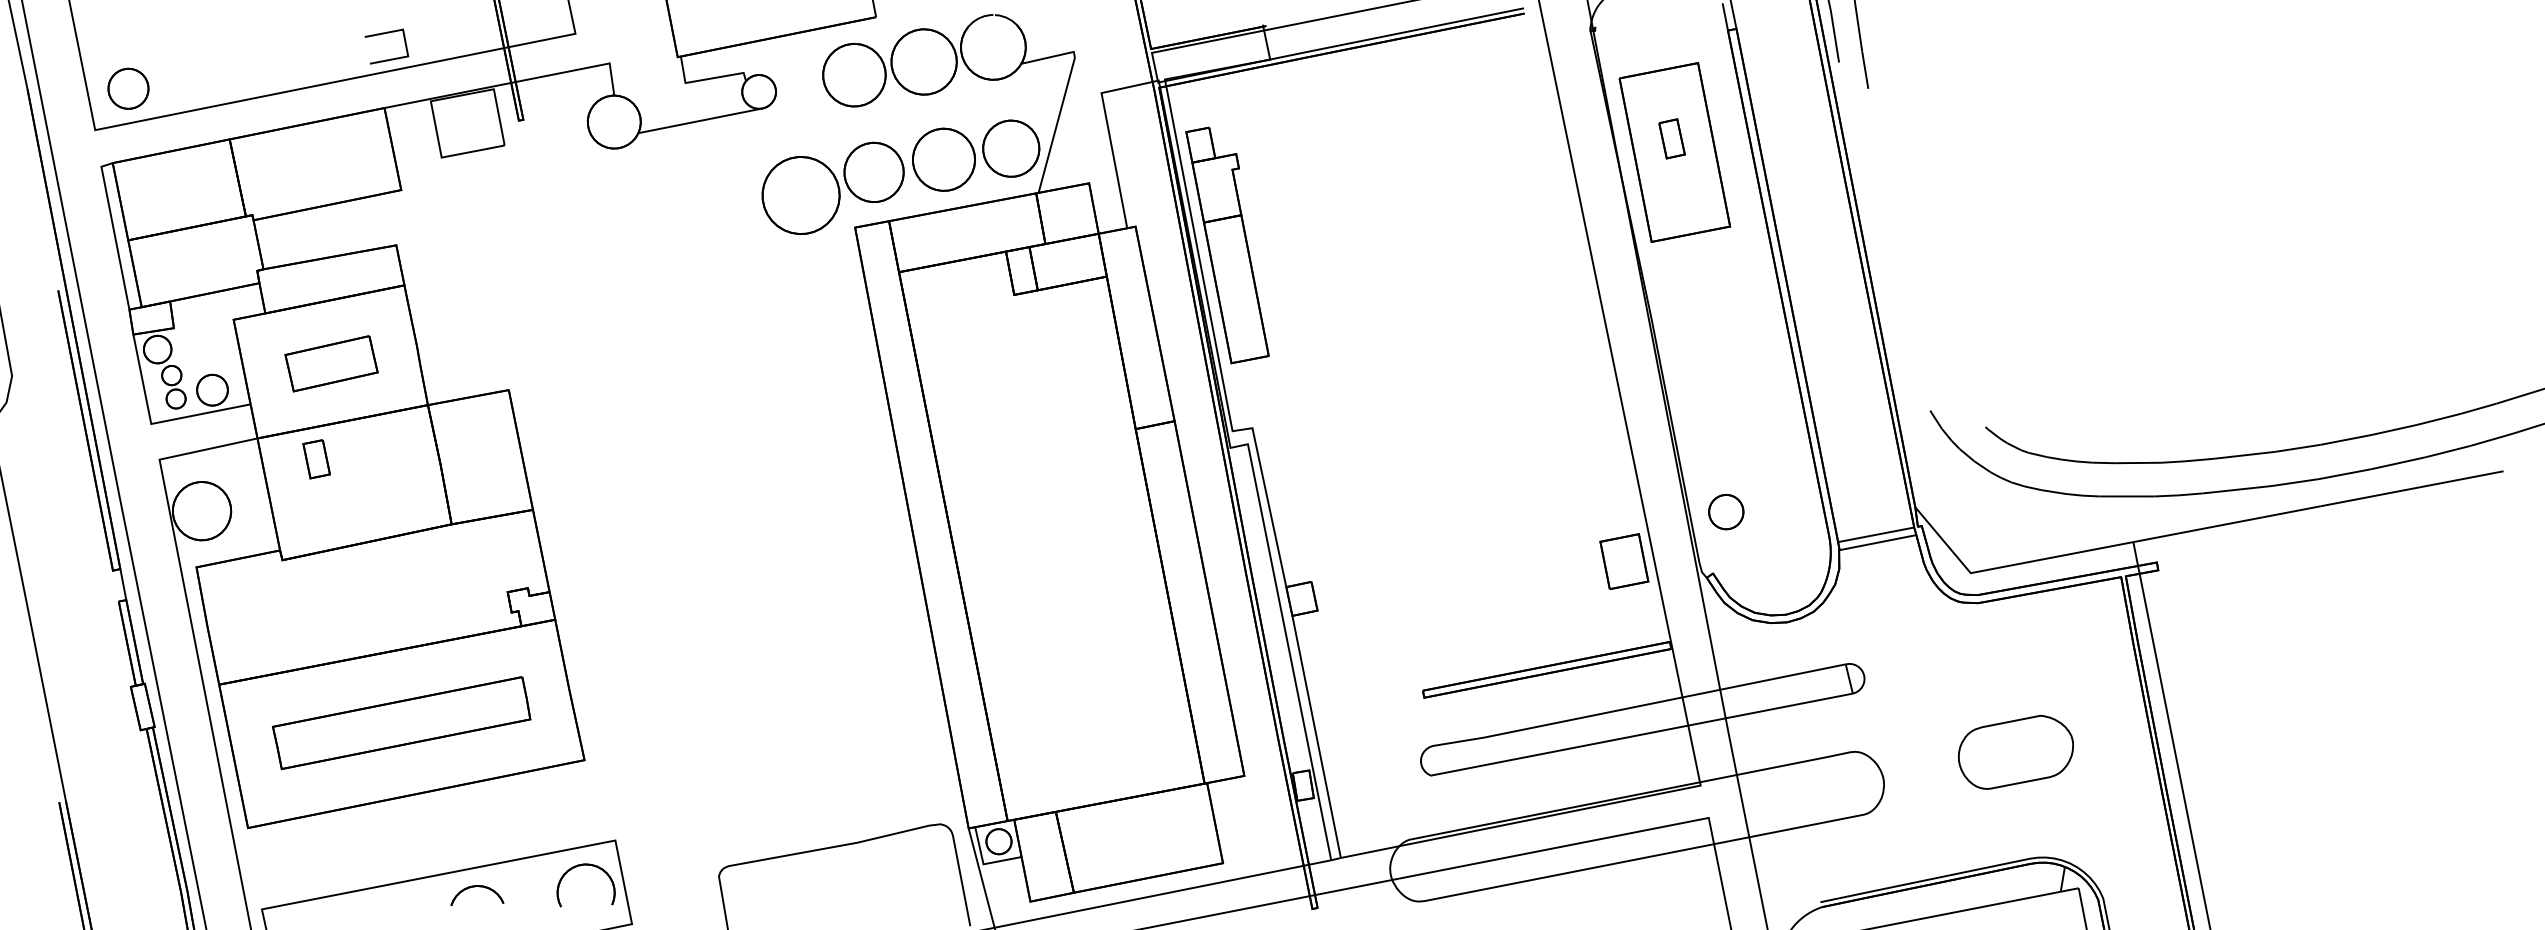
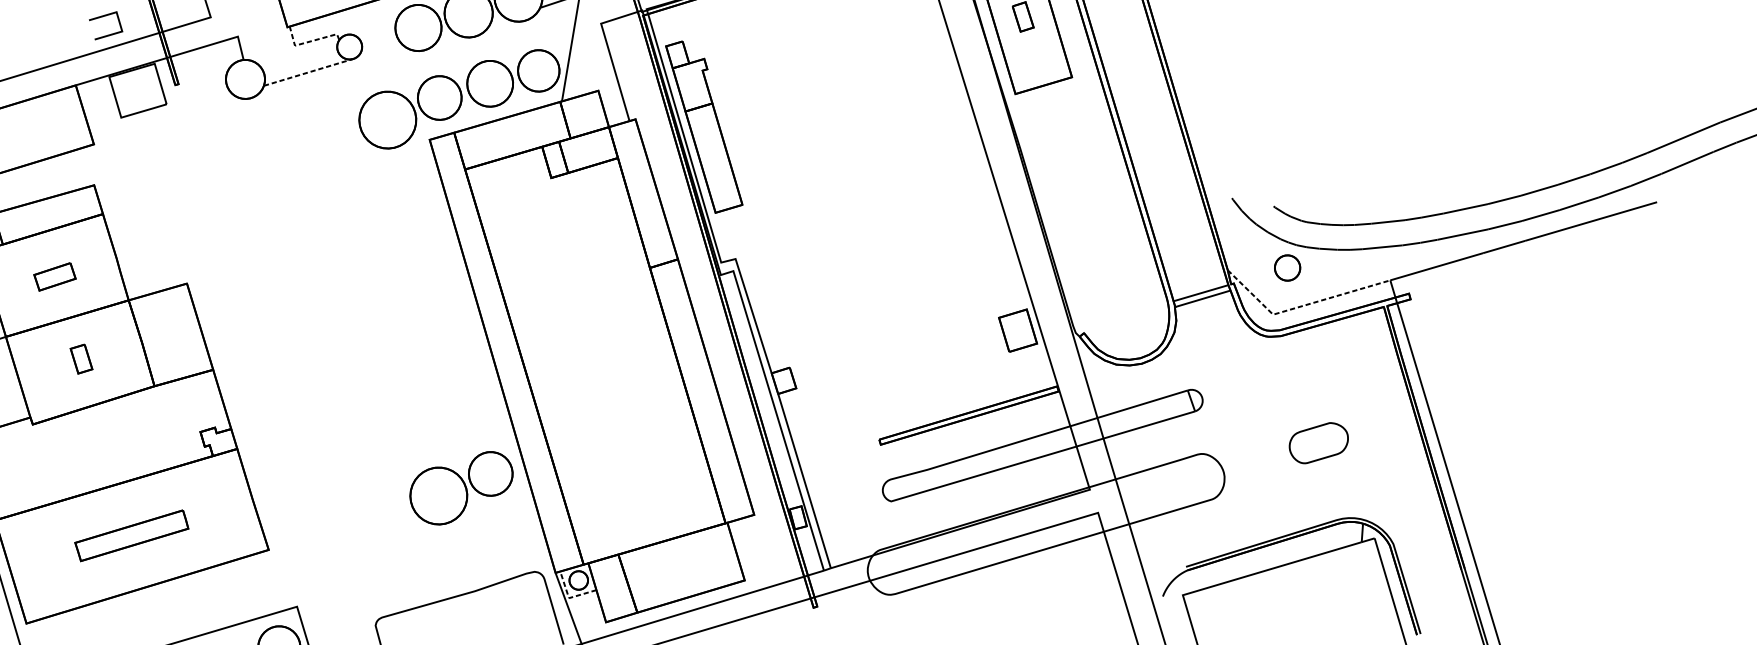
line: (384, 34) -> (103, 17), moved
line: (705, 79) -> (309, 41), solid -> dashed
line: (699, 120) -> (307, 72), solid -> dashed
part: (331, 363) -> (54, 276), size x0.6
part: (316, 459) -> (81, 359), moved
part: (1726, 512) -> (1287, 268), moved
line: (2008, 565) -> (1300, 306), solid -> dashed
part: (852, 701) -> (461, 487), added
part: (401, 723) -> (131, 535), size x0.6
part: (2015, 752) -> (1318, 443), size x0.7
line: (983, 864) -> (569, 598), solid -> dashed

